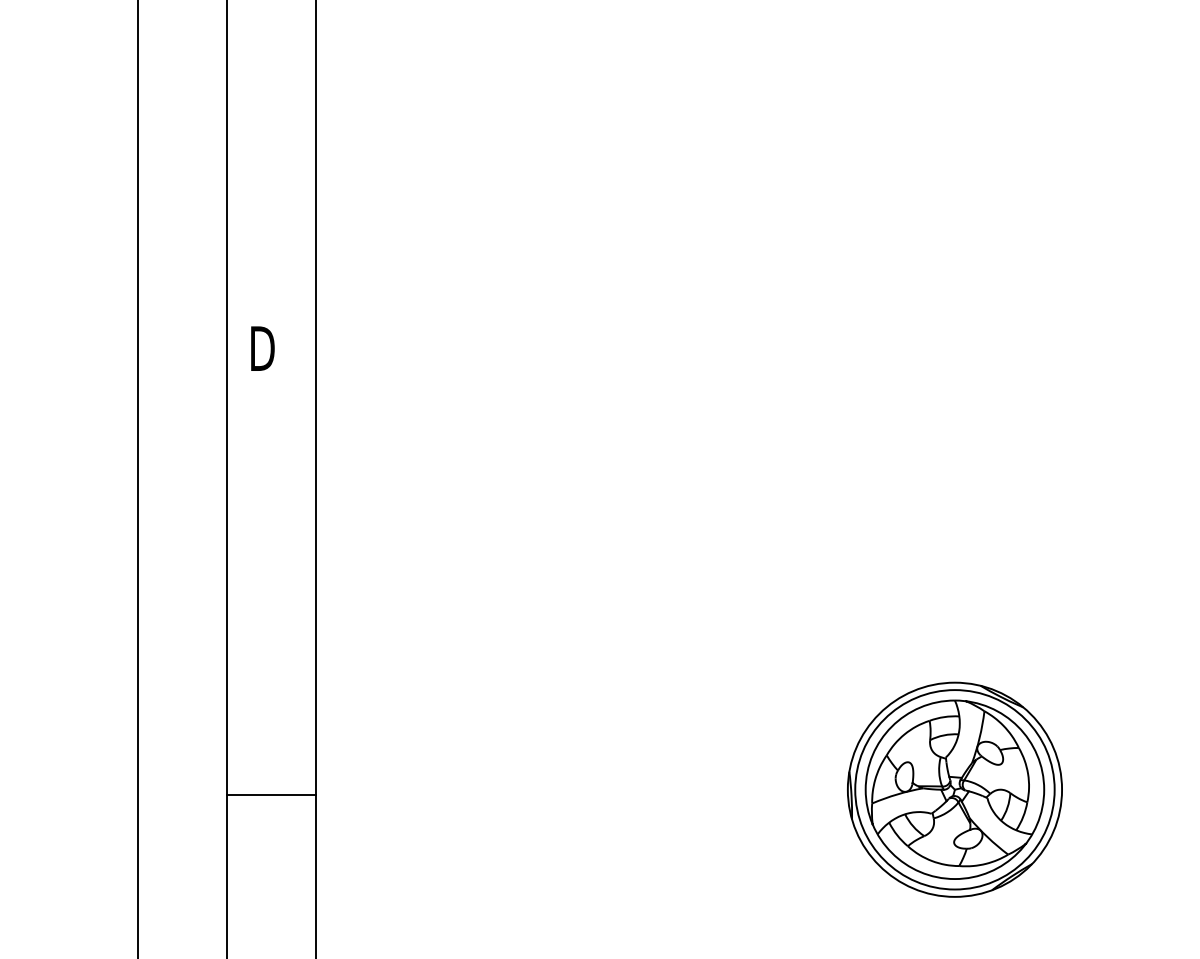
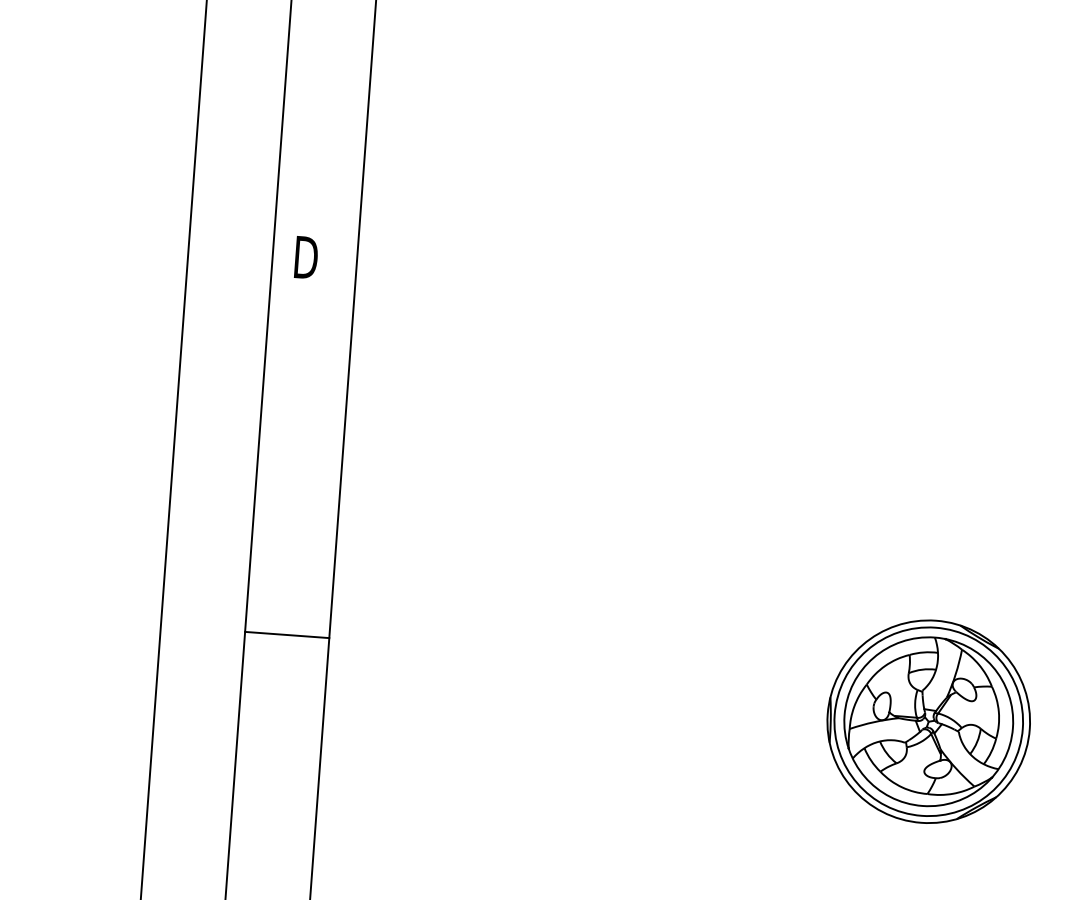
line: (271, 794) -> (286, 634), moved

